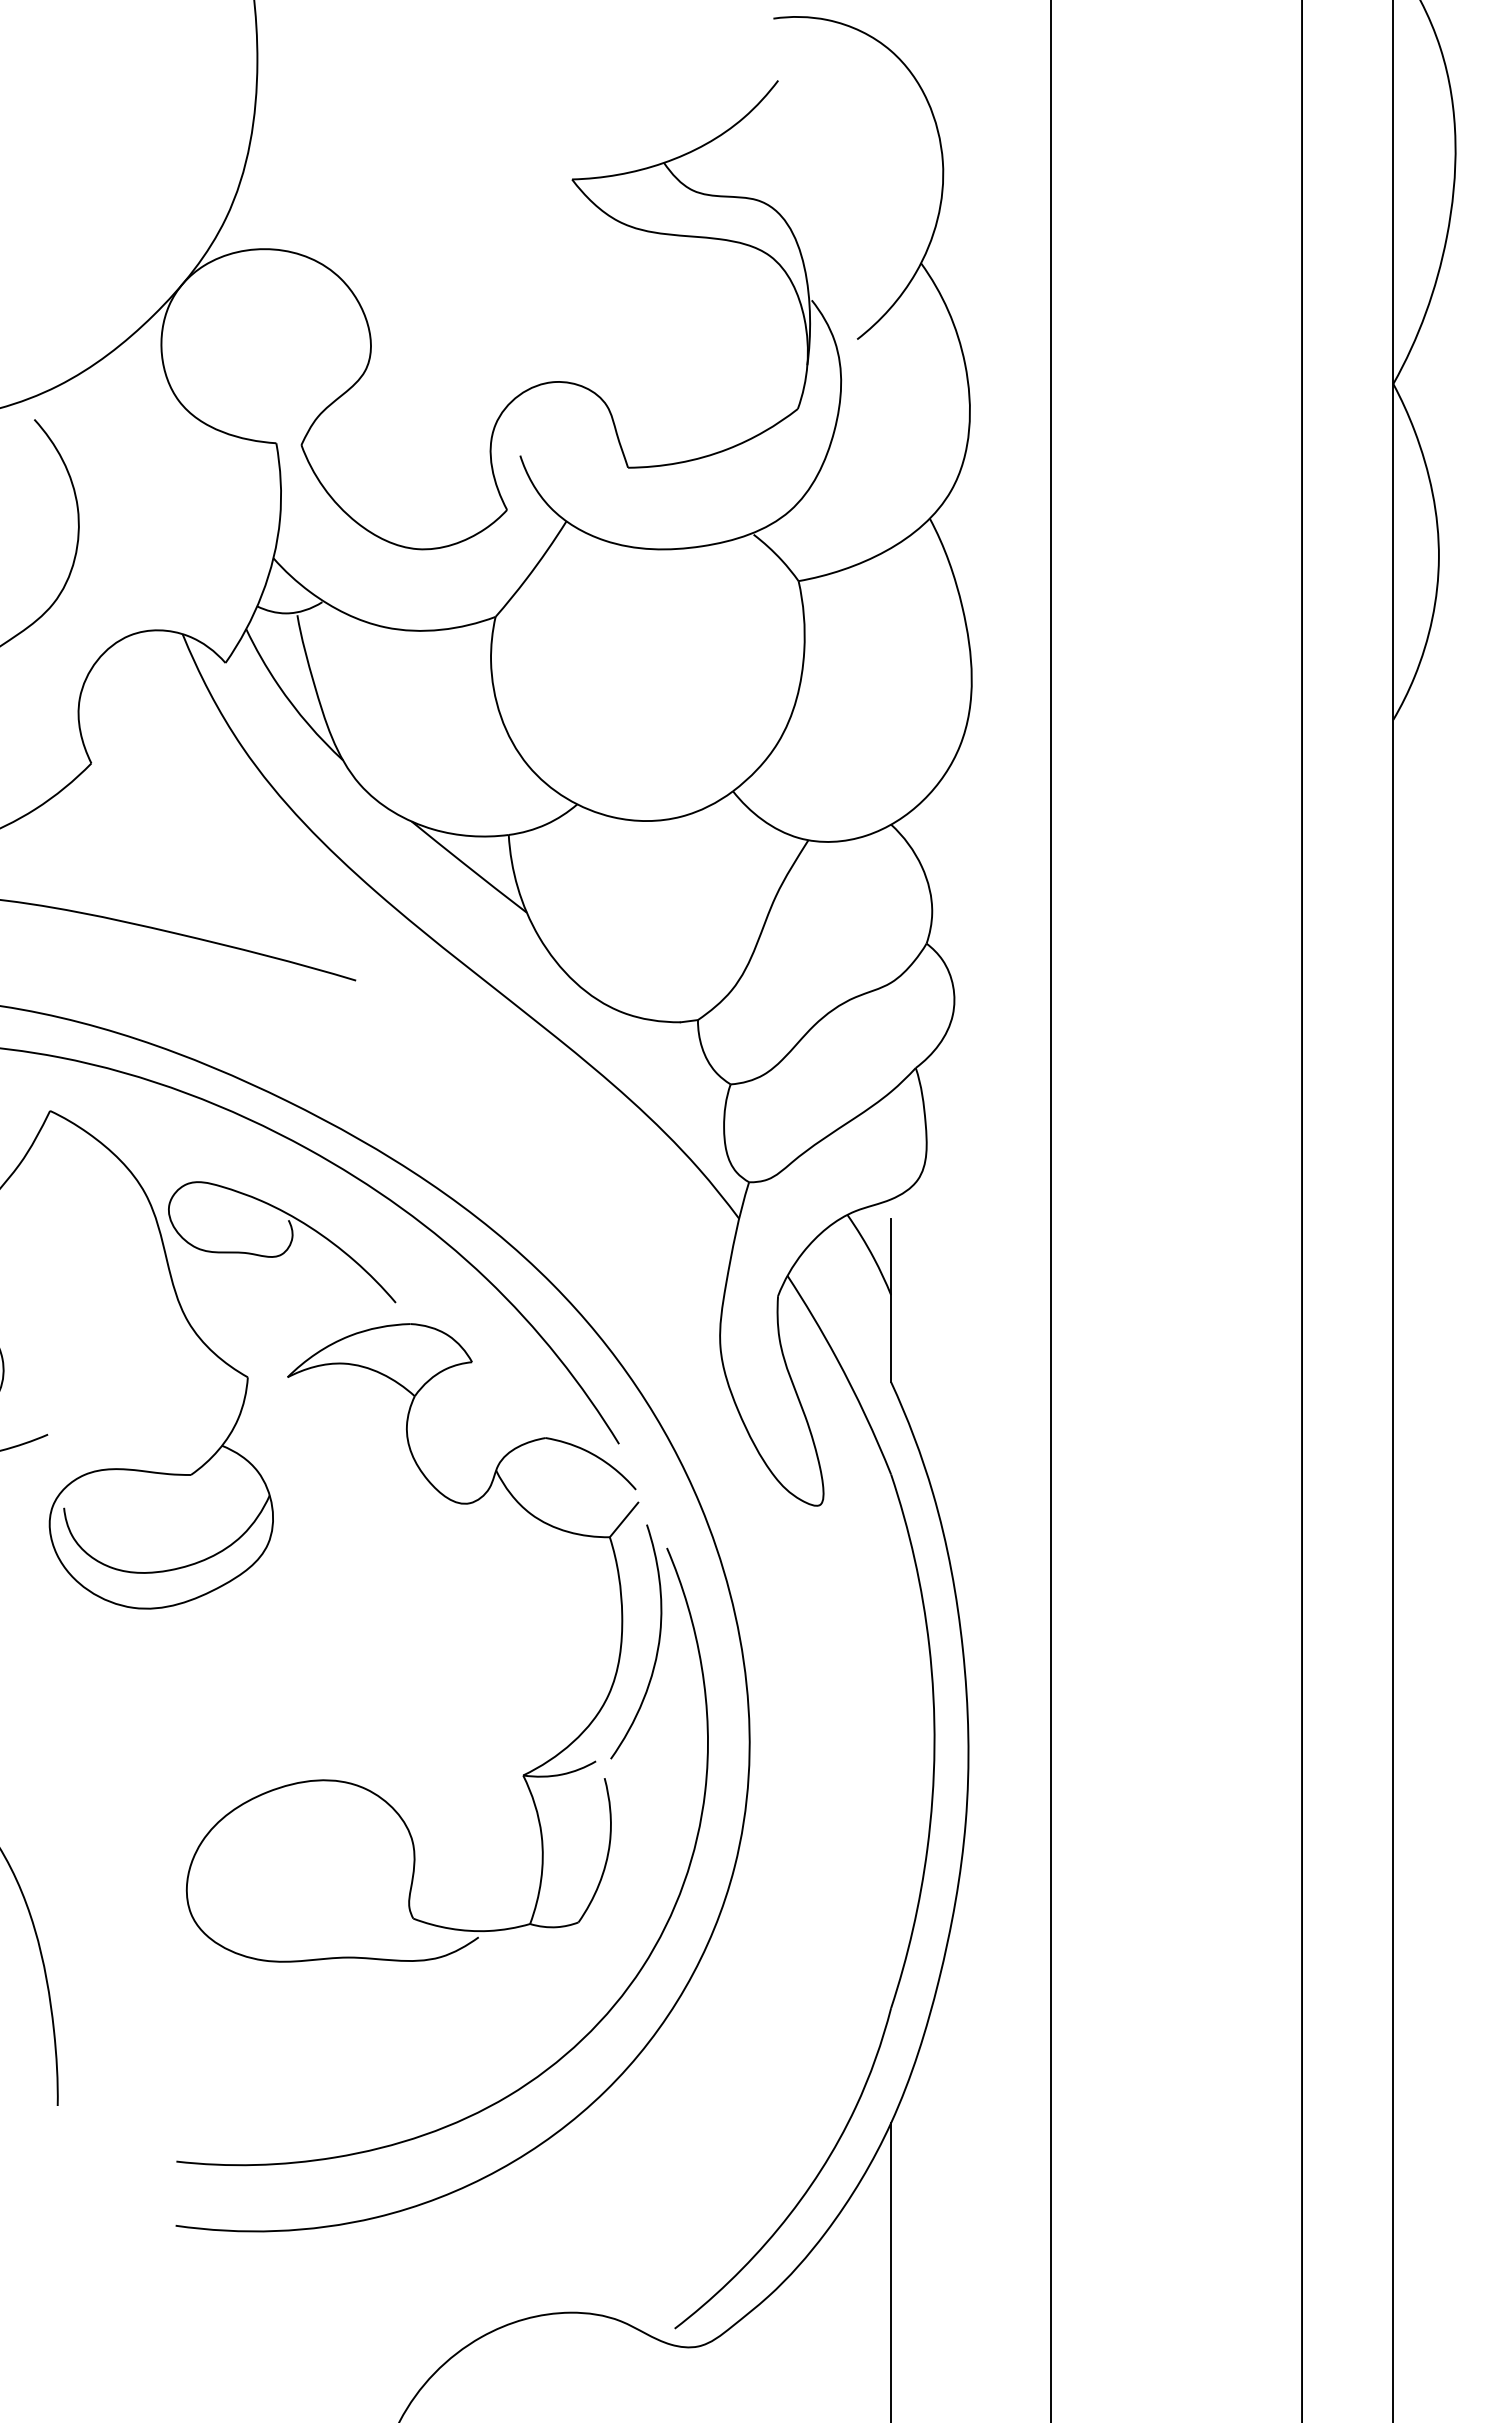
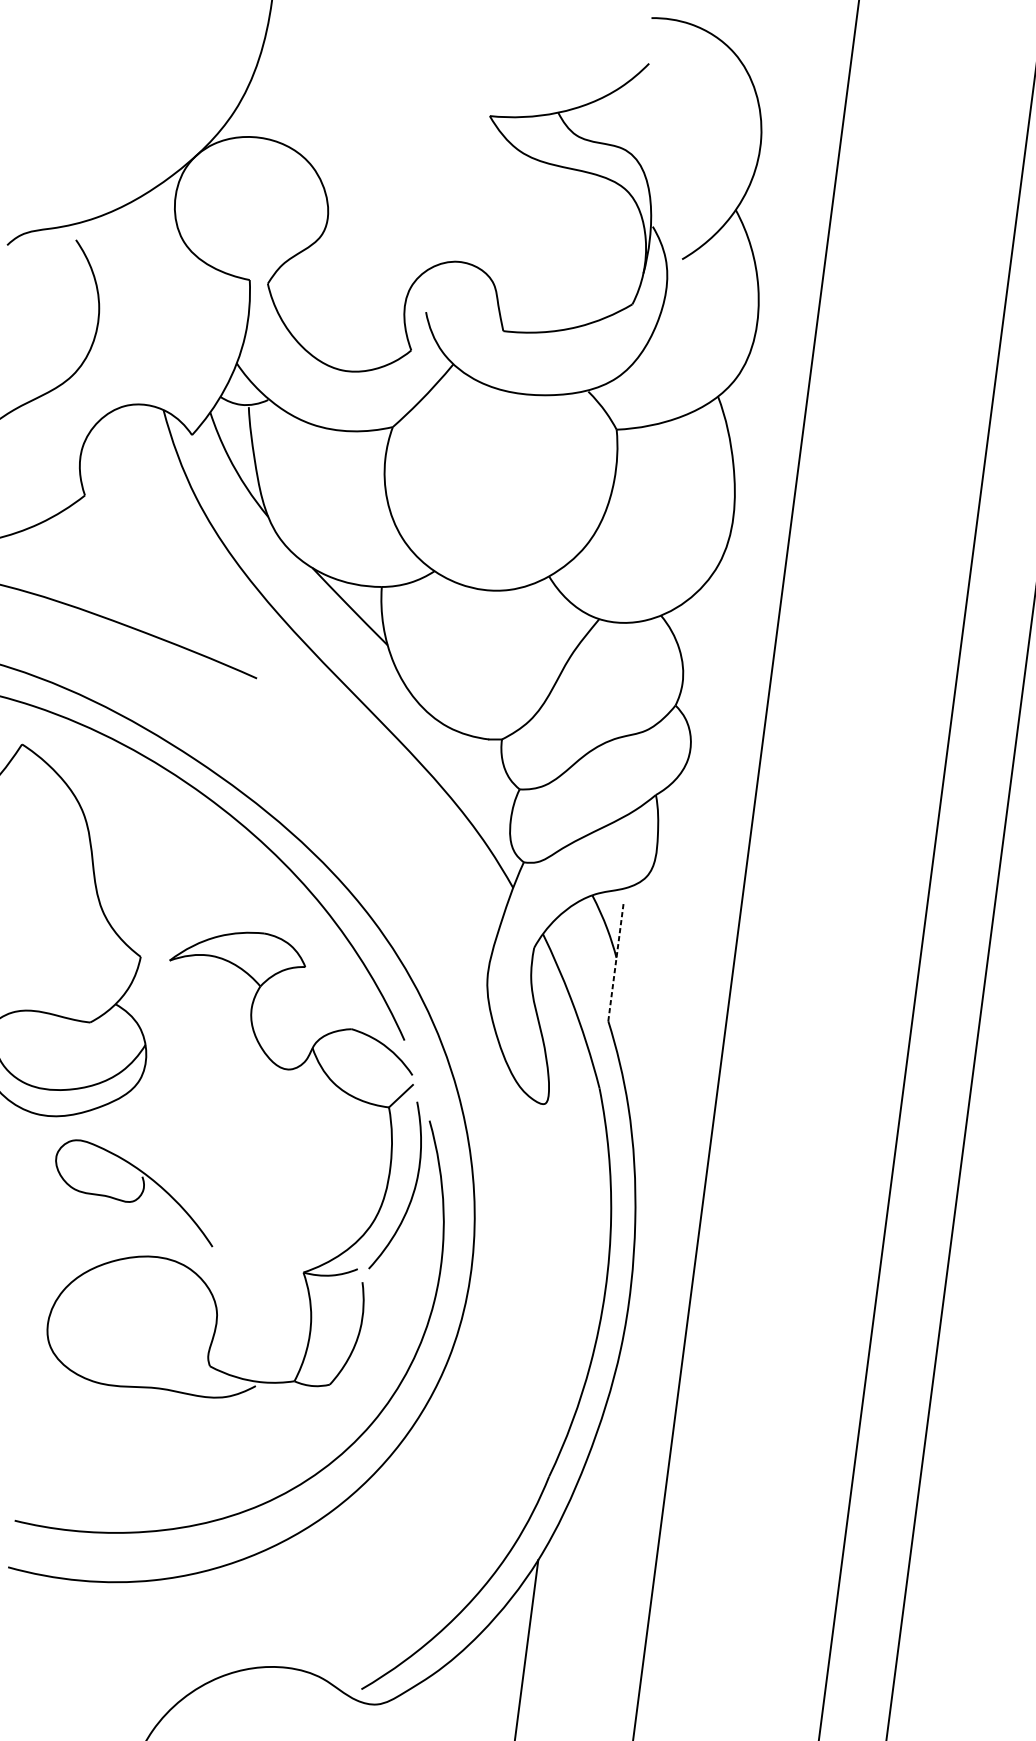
curve: (288, 1245) -> (139, 1195), moved
line: (891, 1300) -> (616, 961), solid -> dashed

